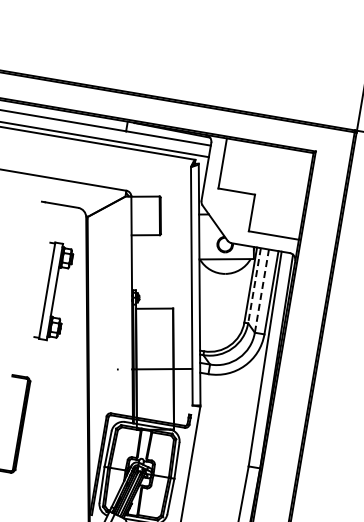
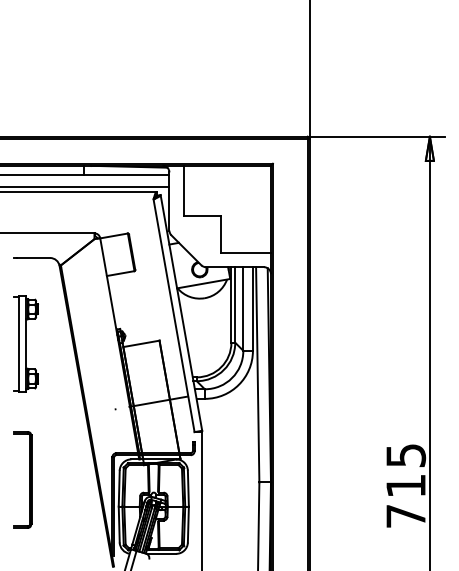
line: (254, 285) -> (235, 304), dashed -> solid
part: (54, 291) -> (25, 343), moved
line: (261, 291) -> (243, 309), dashed -> solid

